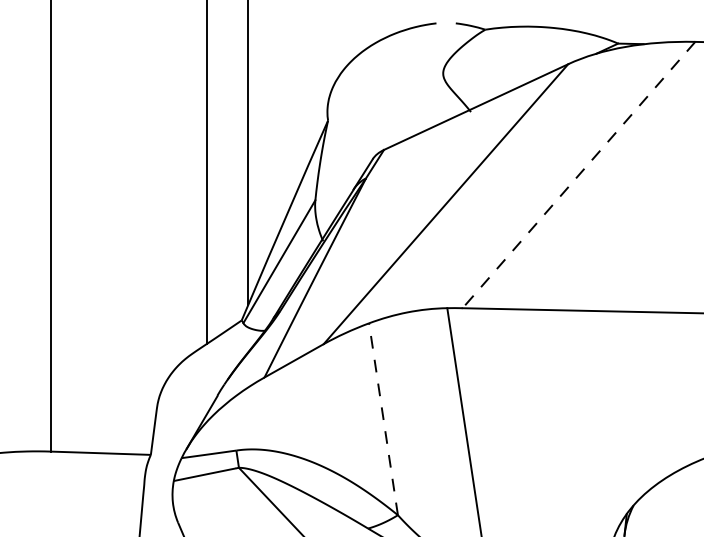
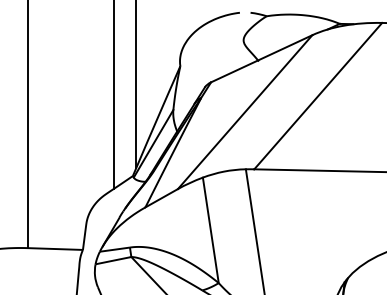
line: (577, 175) -> (317, 96), dashed -> solid
line: (382, 417) -> (210, 229), dashed -> solid

